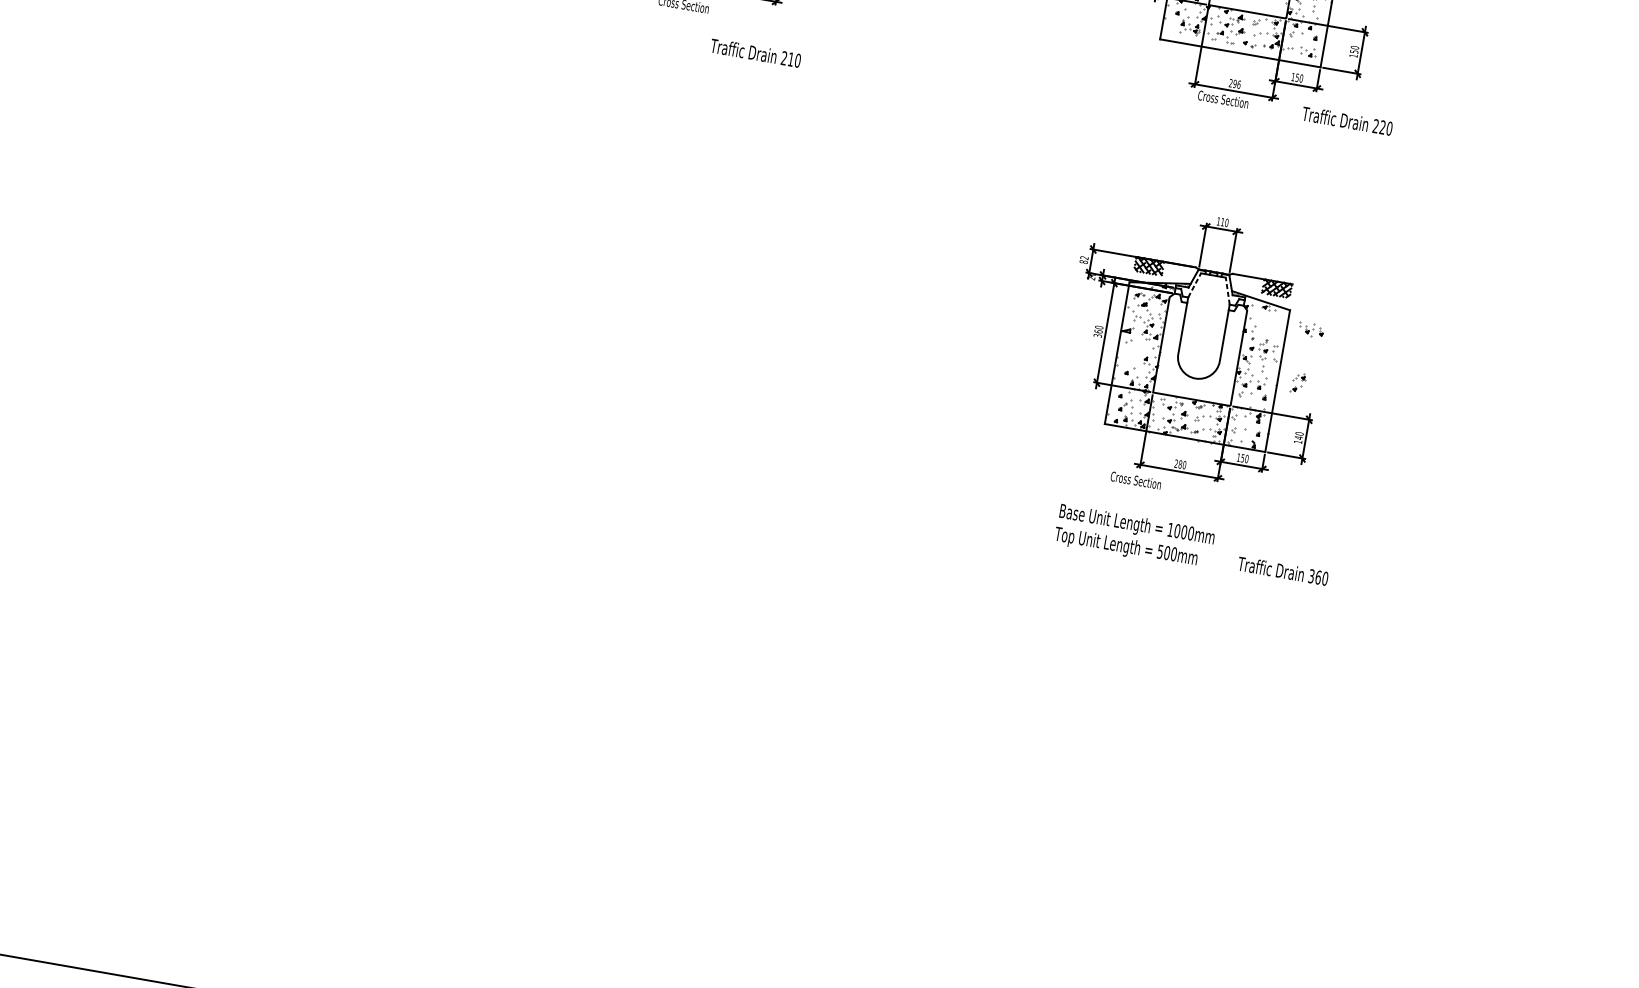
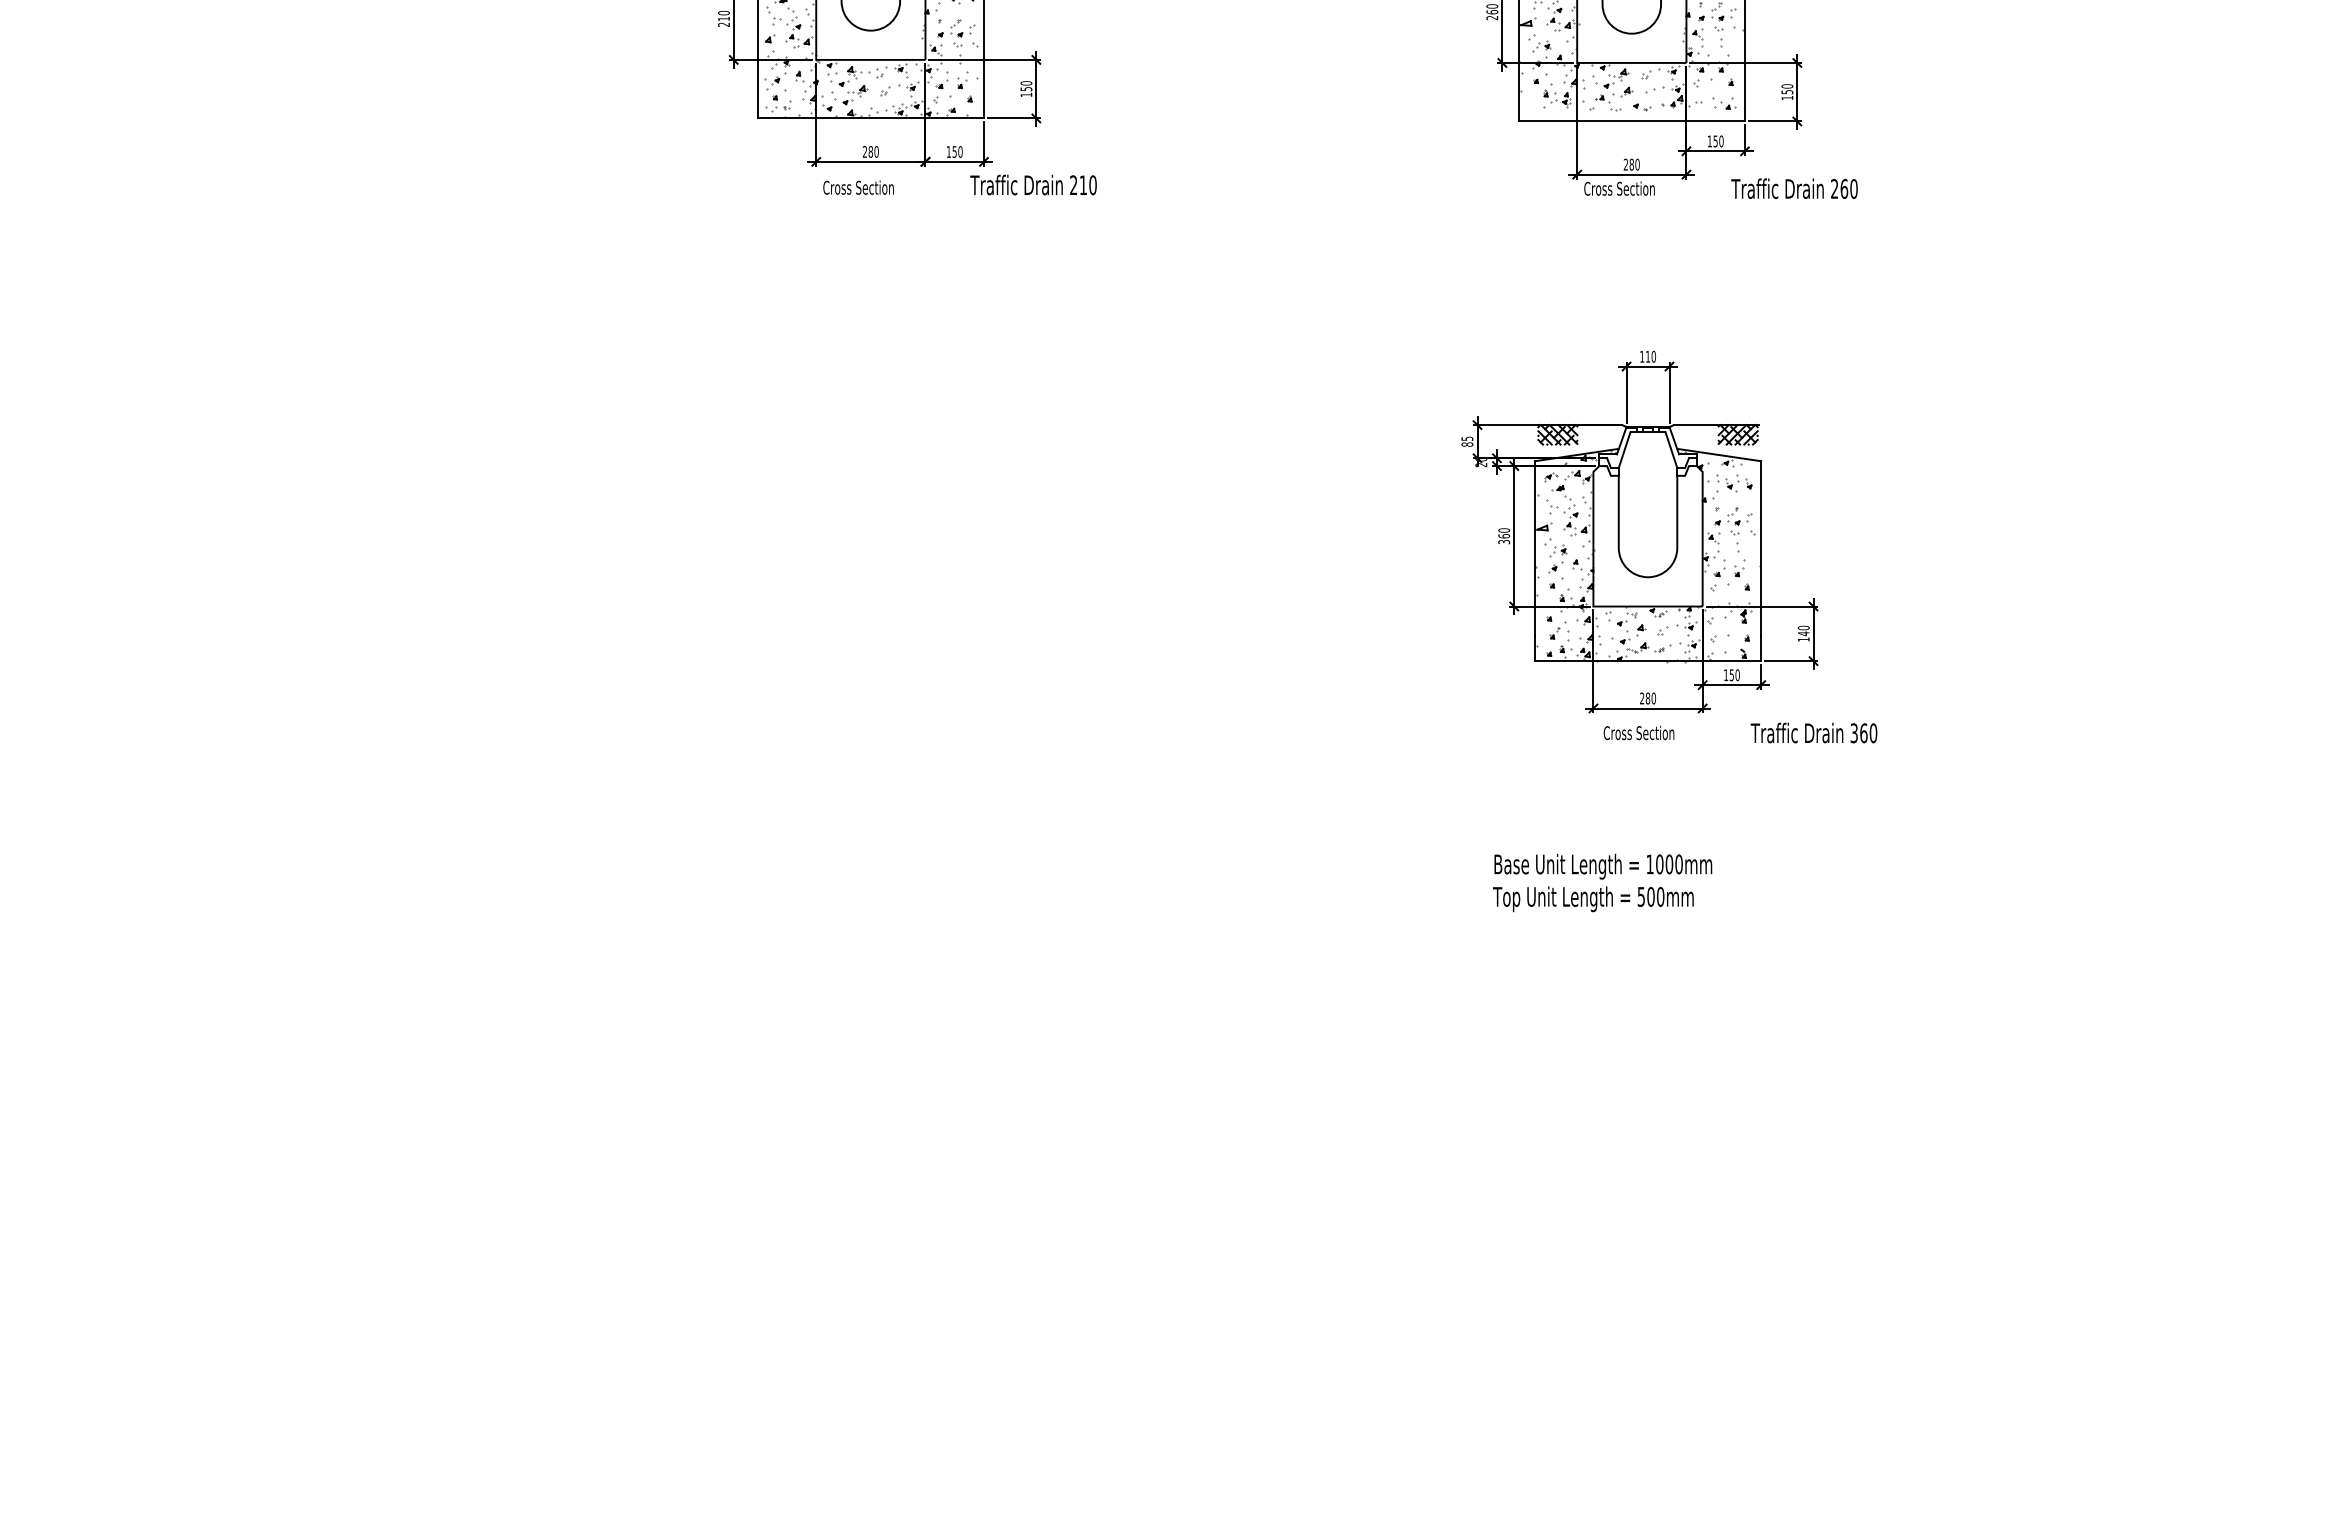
text: (755, 52) -> (1033, 184), moved
text: (1236, 84) -> (1634, 164), 296 -> 280
text: (1382, 127) -> (1844, 188), 220 -> 260
text: (1084, 257) -> (1467, 438), 82 -> 85
line: (1194, 285) -> (1624, 449), dashed -> solid
line: (1227, 290) -> (1671, 449), dashed -> solid
part: (1310, 330) -> (1734, 483), moved
part: (1298, 382) -> (1557, 558), moved
text: (1135, 480) -> (1638, 732), moved
text: (1134, 536) -> (1602, 882), moved
text: (1282, 570) -> (1813, 732), moved

